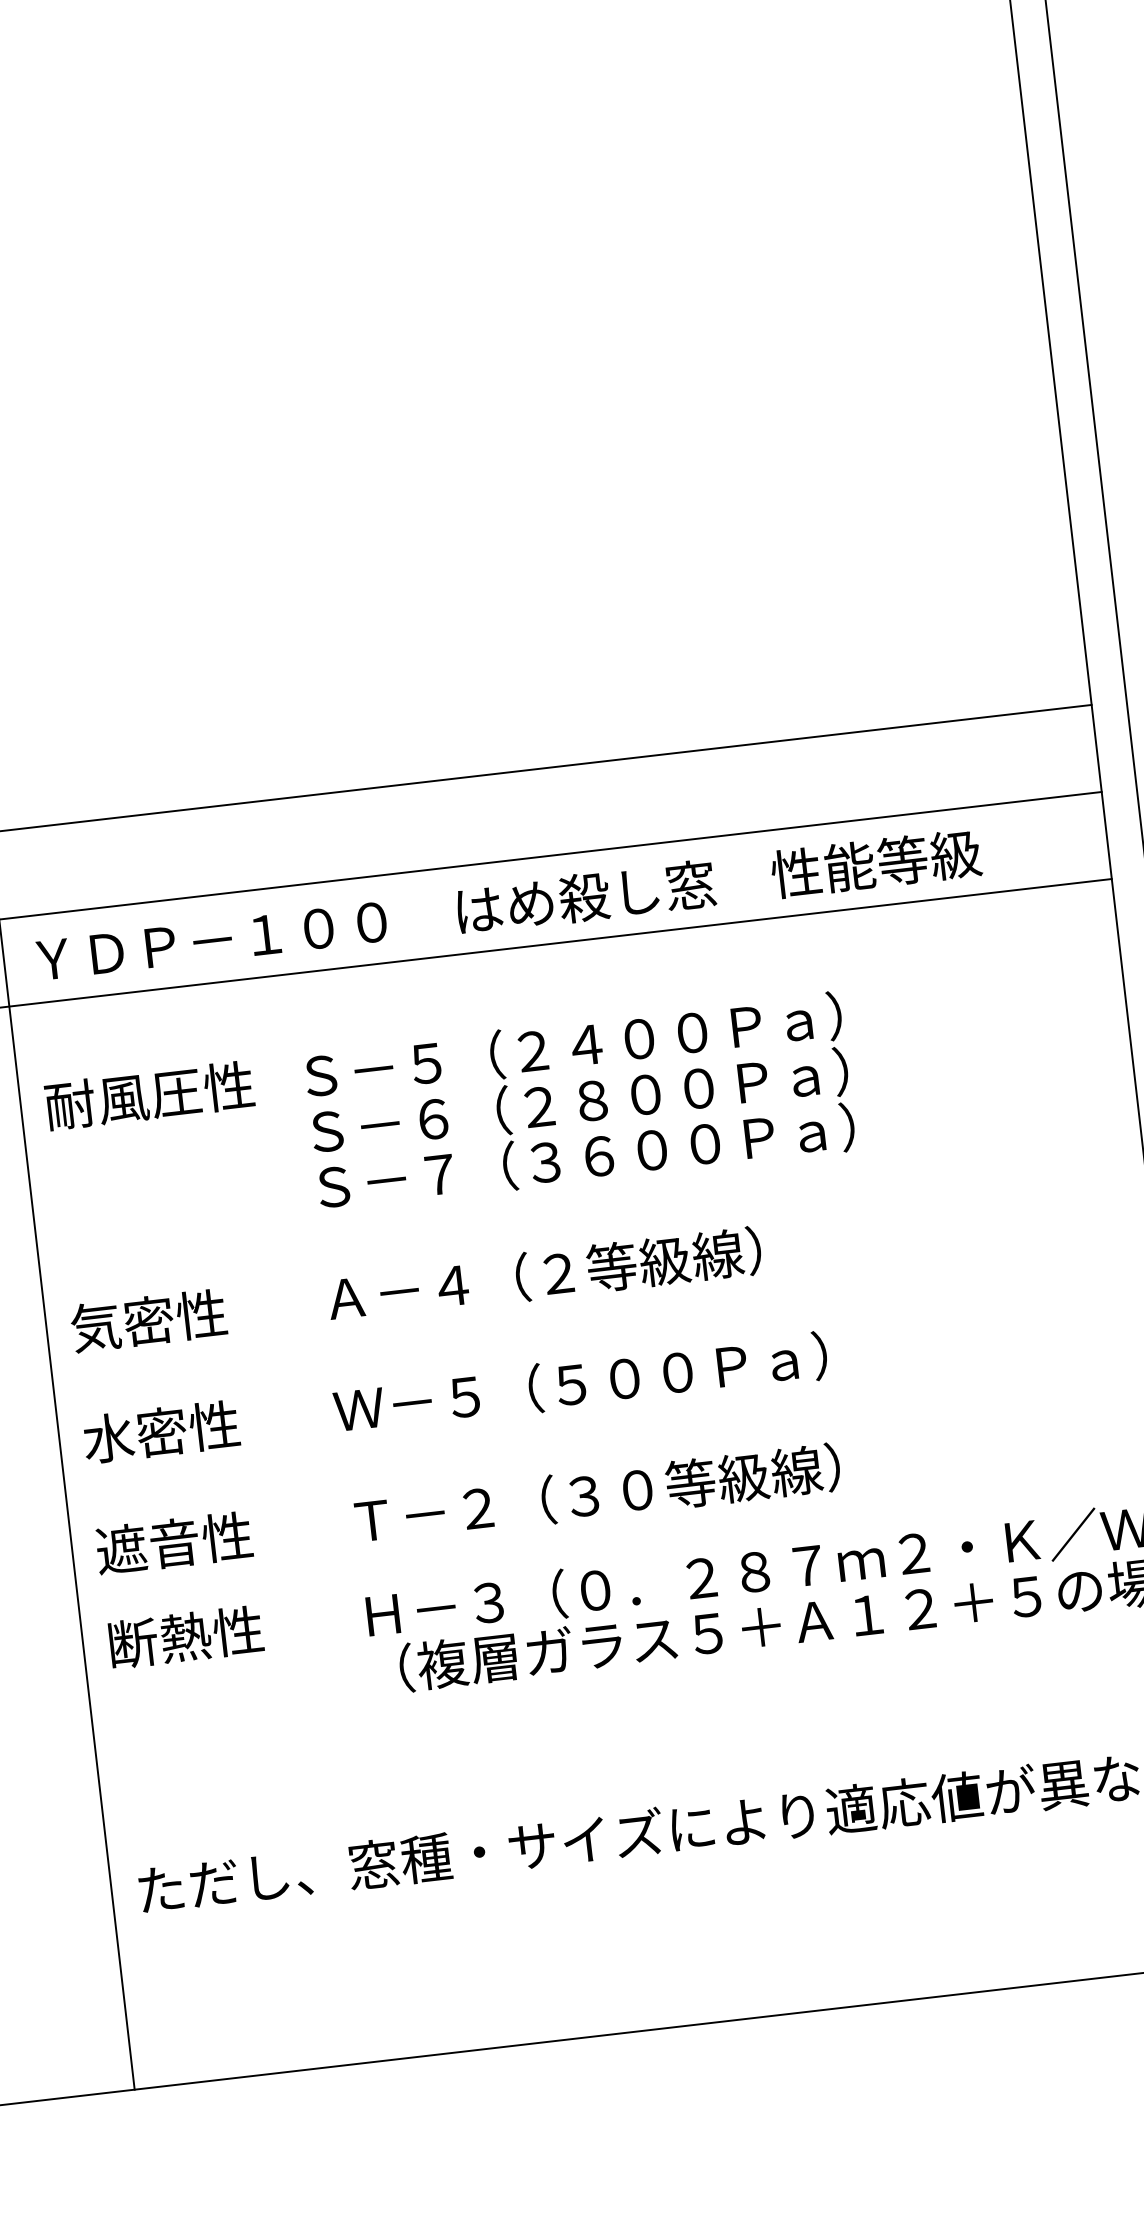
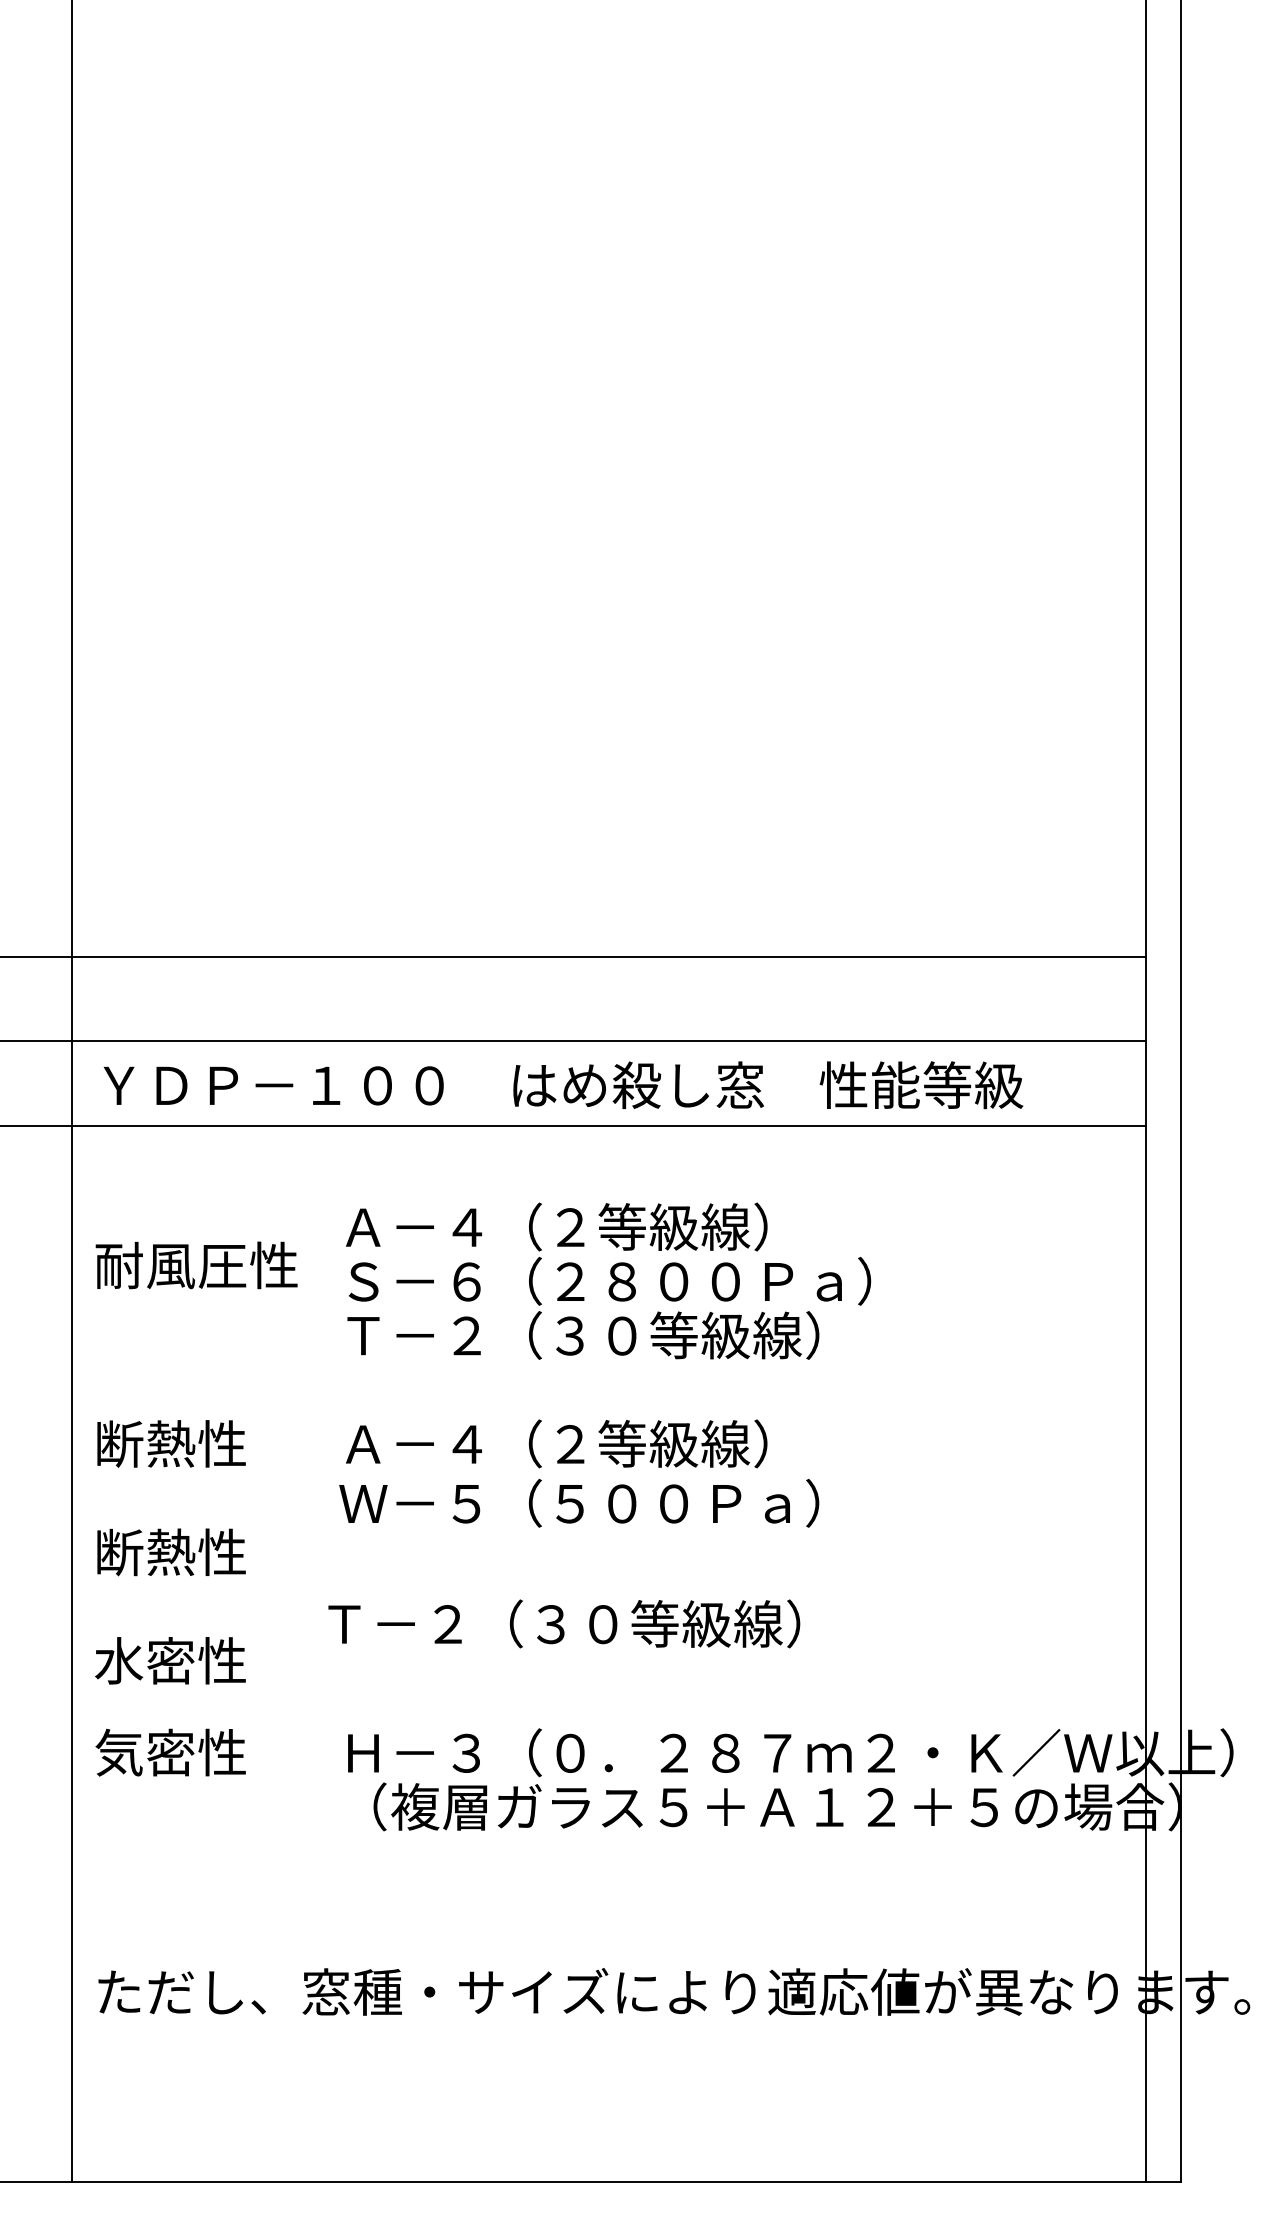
text: (572, 1045) -> (608, 1226), Ｓ－５（２４００Ｐａ） -> Ａ－４（２等級線）
text: (149, 1095) -> (196, 1265), moved
text: (585, 1157) -> (609, 1335), Ｓ－７（３６００Ｐａ） -> Ｔ－２（３０等級線）
text: (122, 1323) -> (145, 1443), 気密性 -> 断熱性
text: (580, 1382) -> (579, 1502), moved
text: (135, 1435) -> (145, 1552), 水密性 -> 断熱性
text: (597, 1493) -> (564, 1623), moved
text: (147, 1545) -> (144, 1660), 遮音性 -> 水密性
text: (159, 1640) -> (145, 1752), 断熱性 -> 気密性

